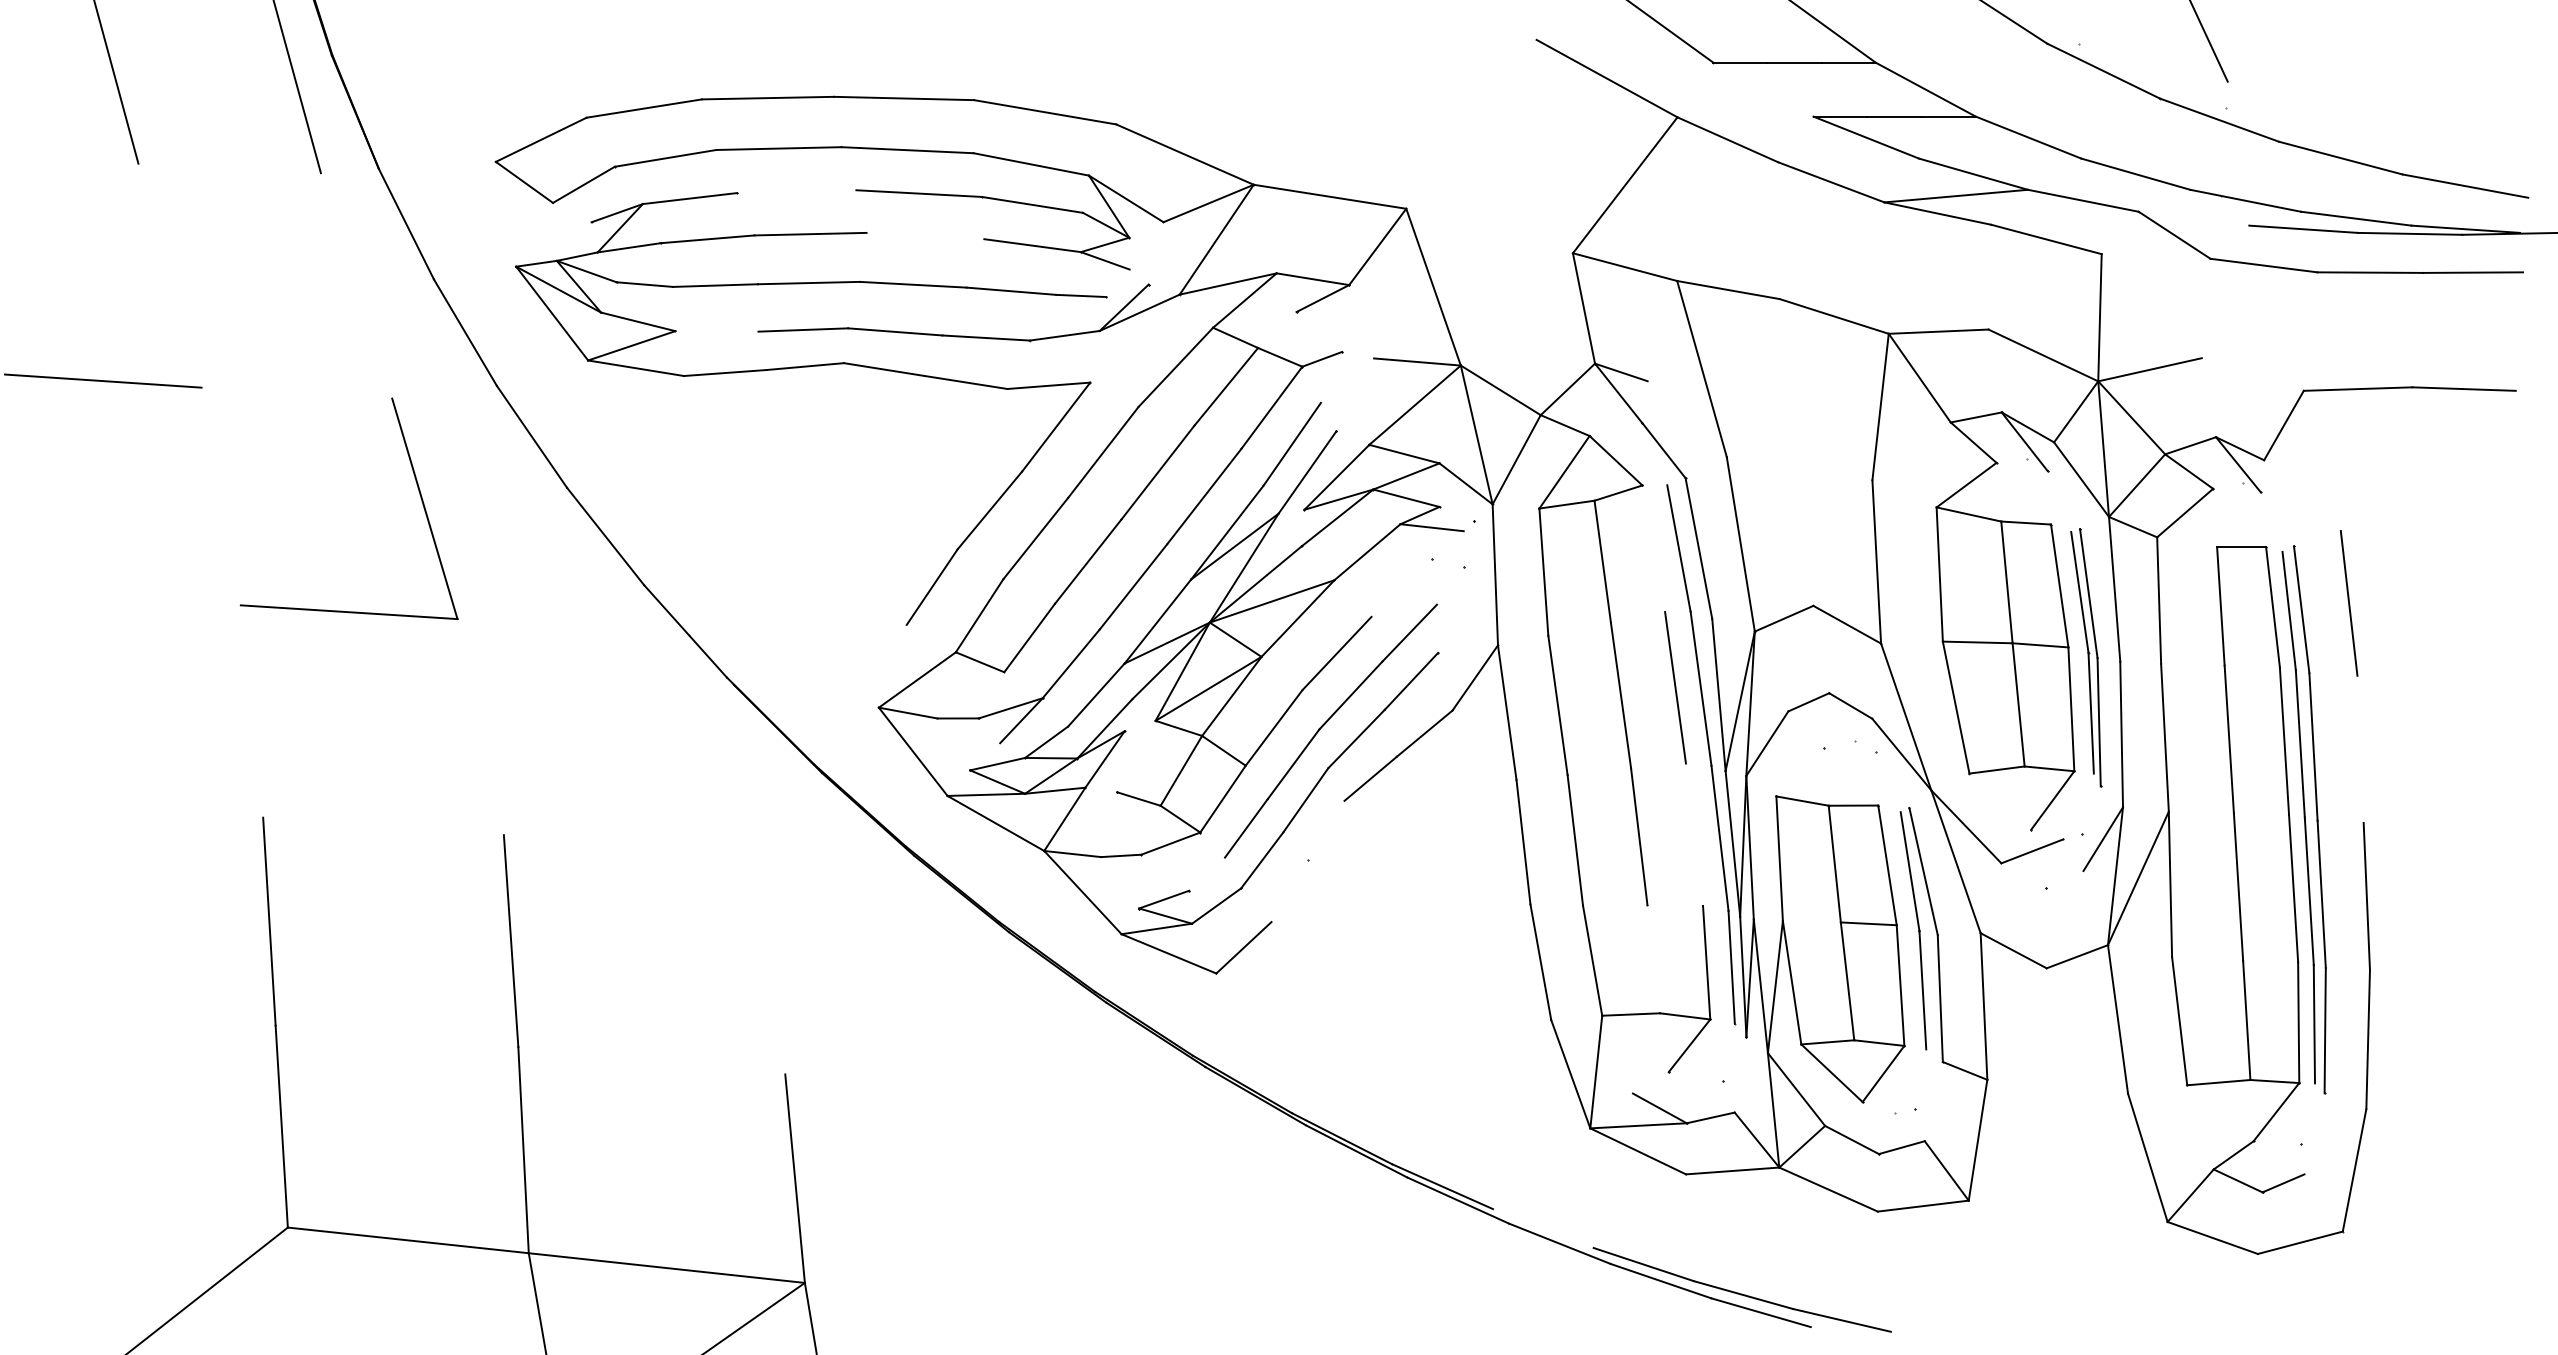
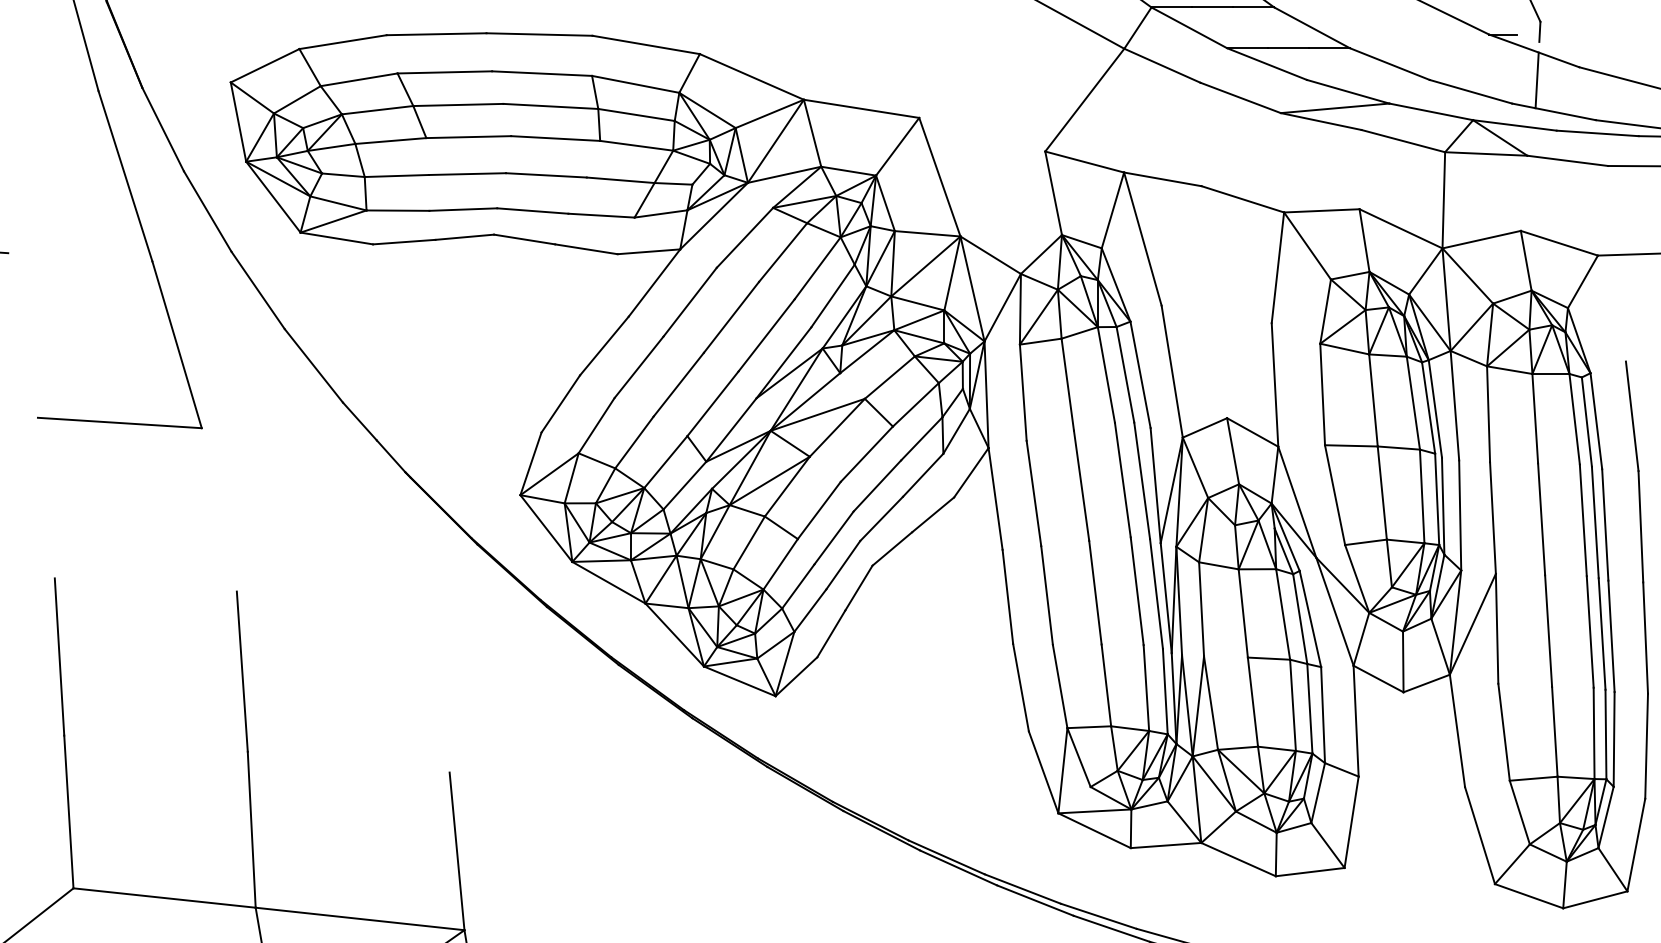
line: (1763, 89) -> (1189, 27), added
line: (796, 191) -> (458, 104), added
line: (572, 212) -> (288, 120), added
line: (2193, 218) -> (1514, 125), added
line: (925, 235) -> (555, 138), added
line: (2155, 256) -> (1485, 154), added
line: (356, 285) -> (125, 175), added
line: (1254, 319) -> (804, 201), added
line: (716, 331) -> (397, 210), added
line: (1134, 338) -> (713, 216), added
line: (2252, 374) -> (1559, 243), added
line: (2187, 542) -> (1510, 370), added
line: (1653, 548) -> (1106, 374), added
line: (1401, 587) -> (915, 404), added
line: (2360, 748) -> (1640, 526), added
line: (1694, 834) -> (1137, 591), added
line: (2023, 875) -> (1385, 622), added
line: (1543, 1228) -> (1023, 889), added

